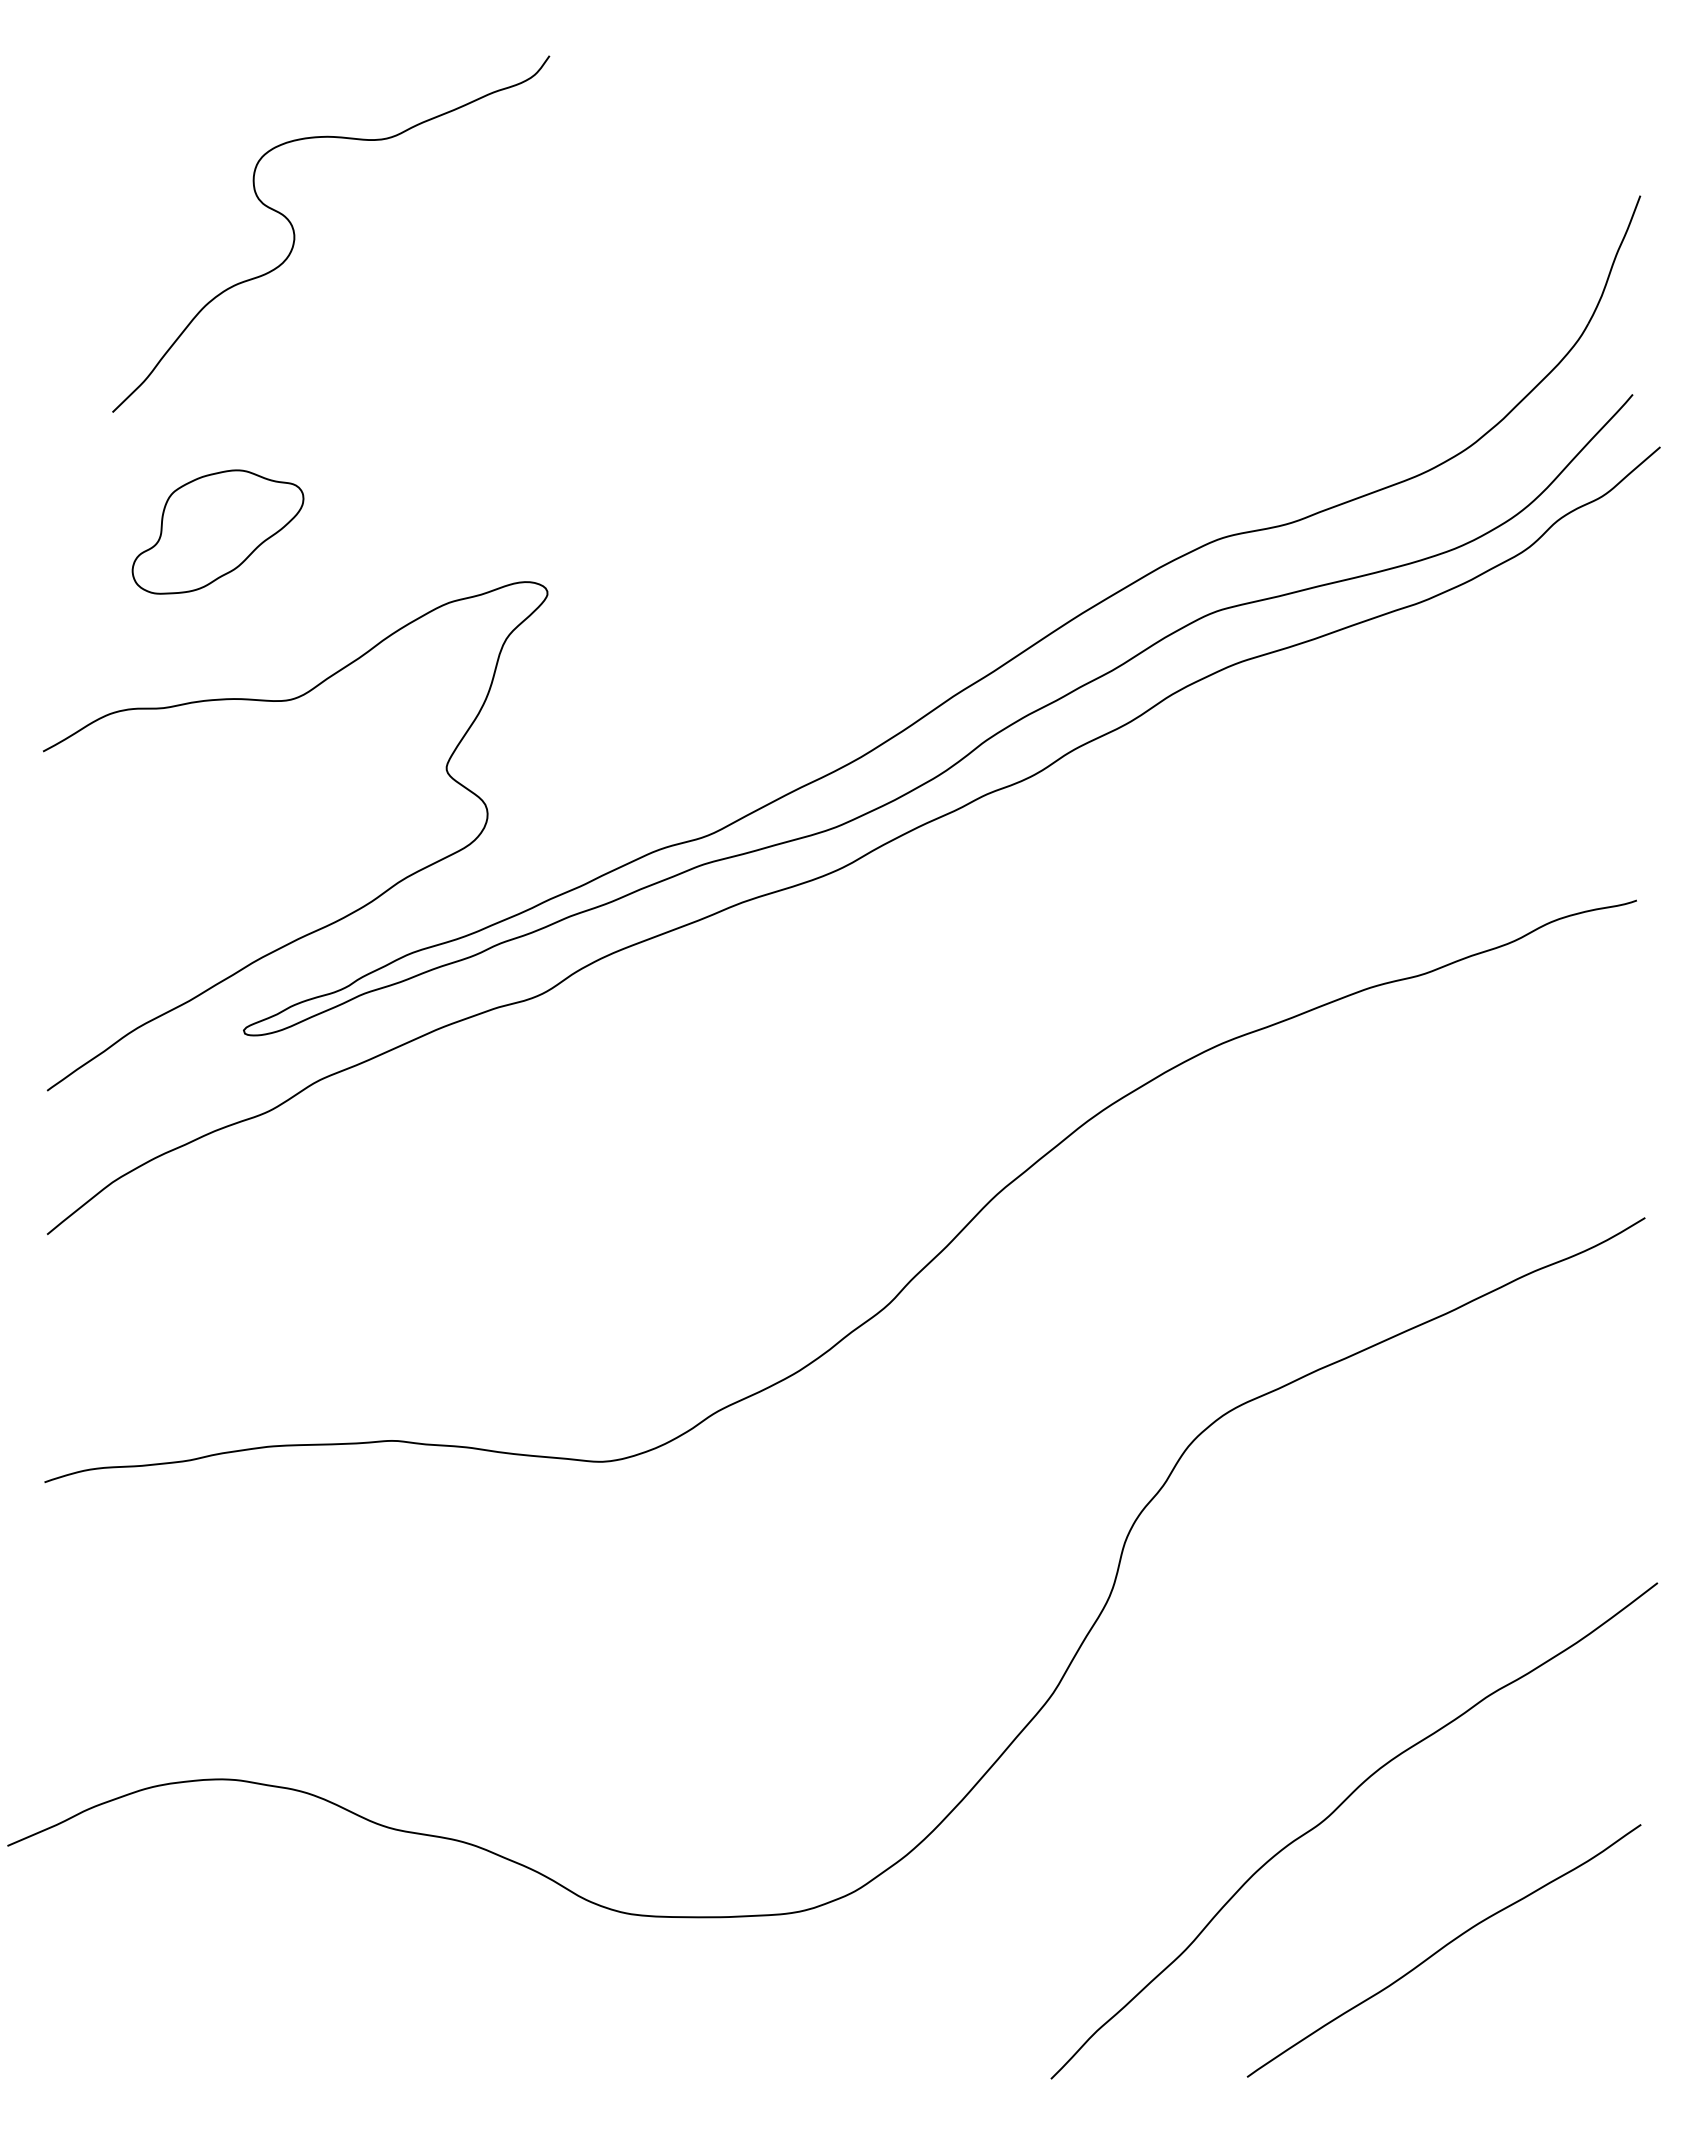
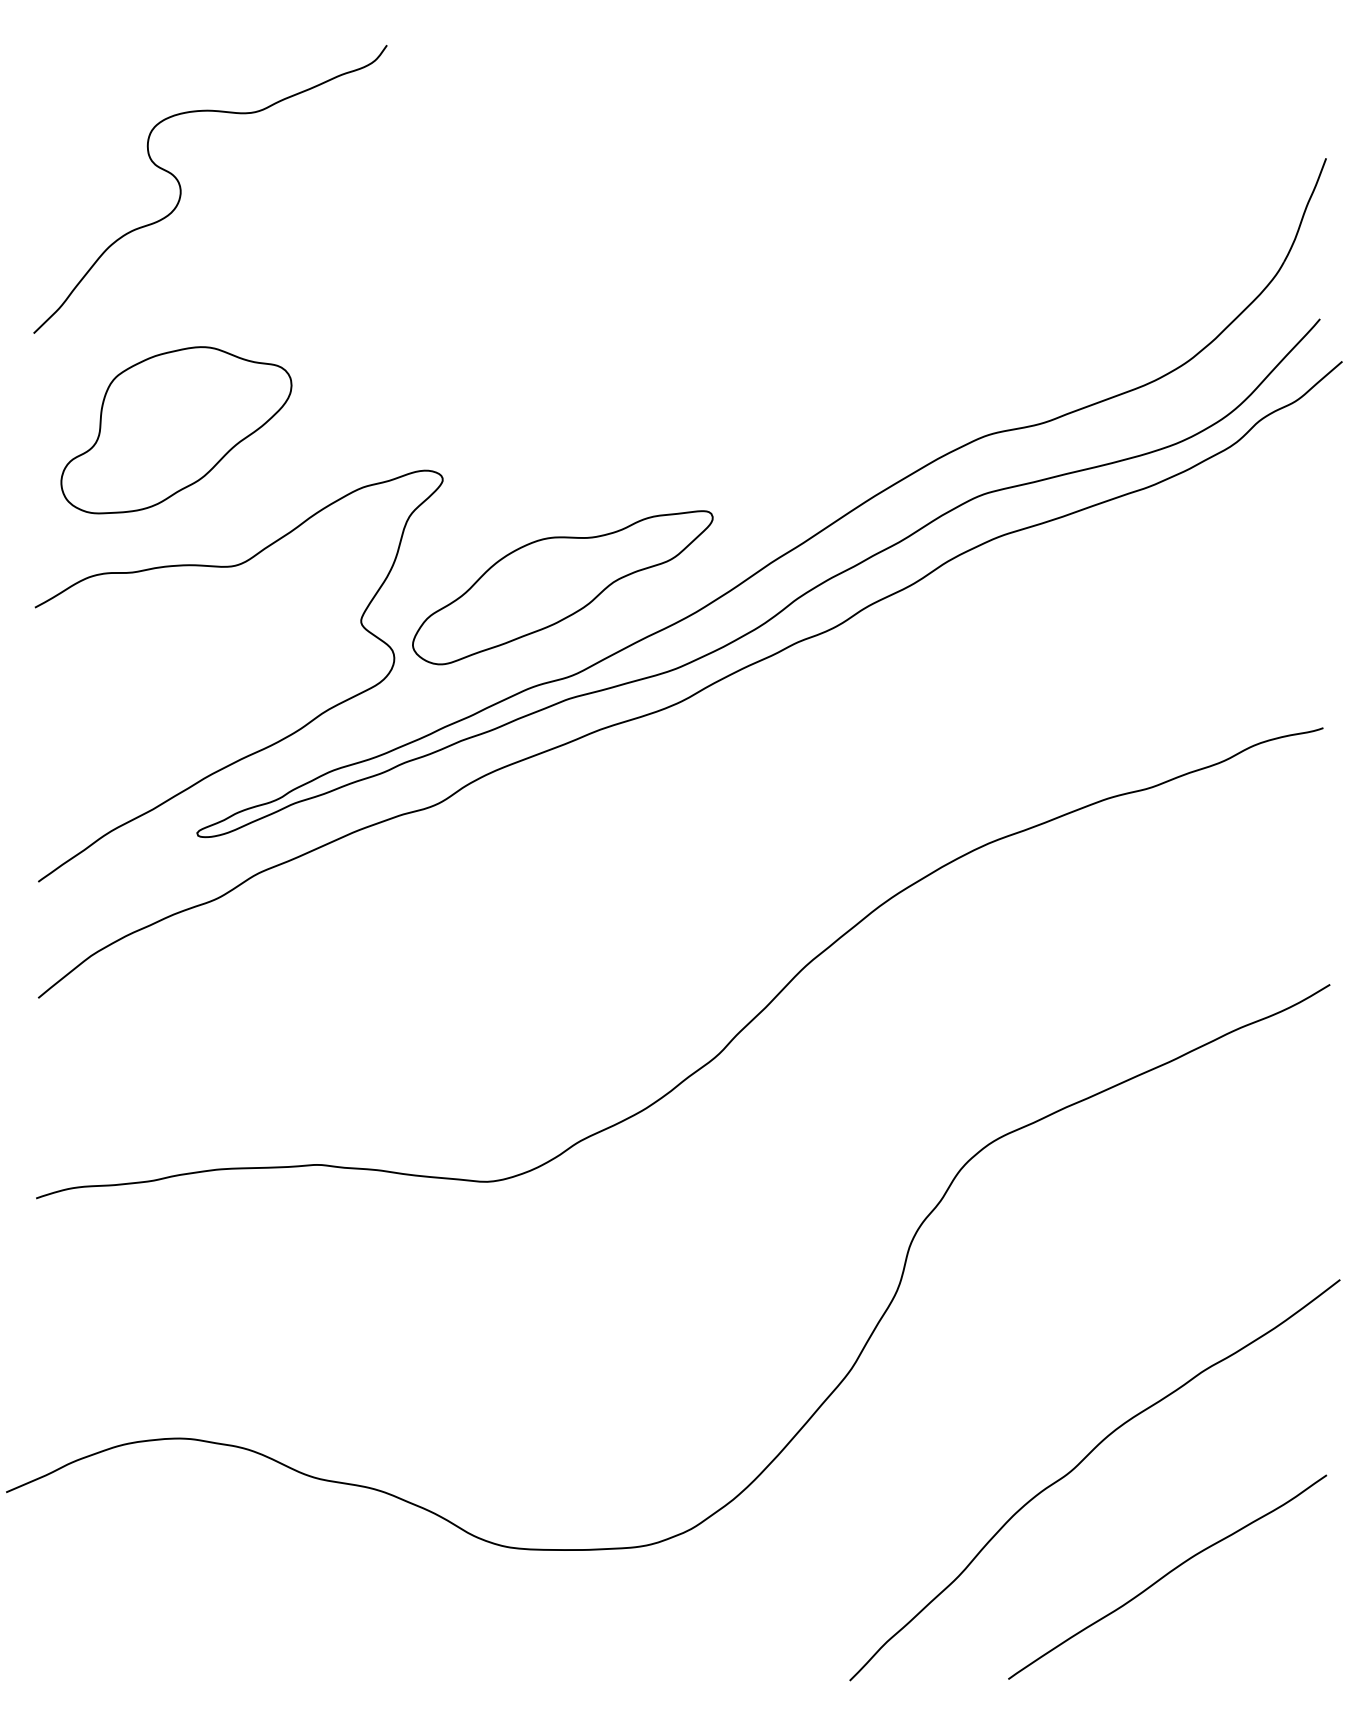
curve: (295, 234) -> (181, 189), moved
part: (217, 531) -> (175, 429), size x1.67
part: (695, 726) -> (562, 587), added

